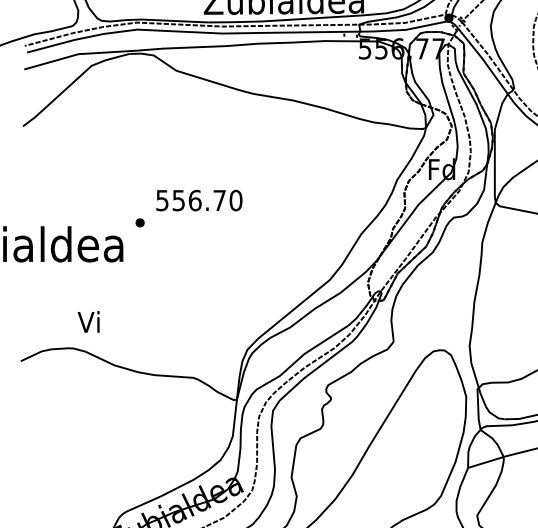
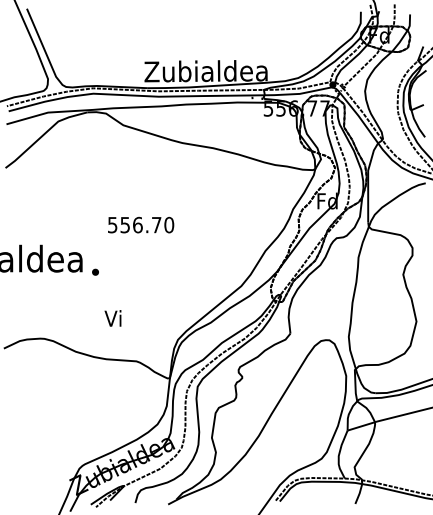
part: (140, 221) -> (95, 271), moved
text: (88, 322) -> (112, 318), moved

